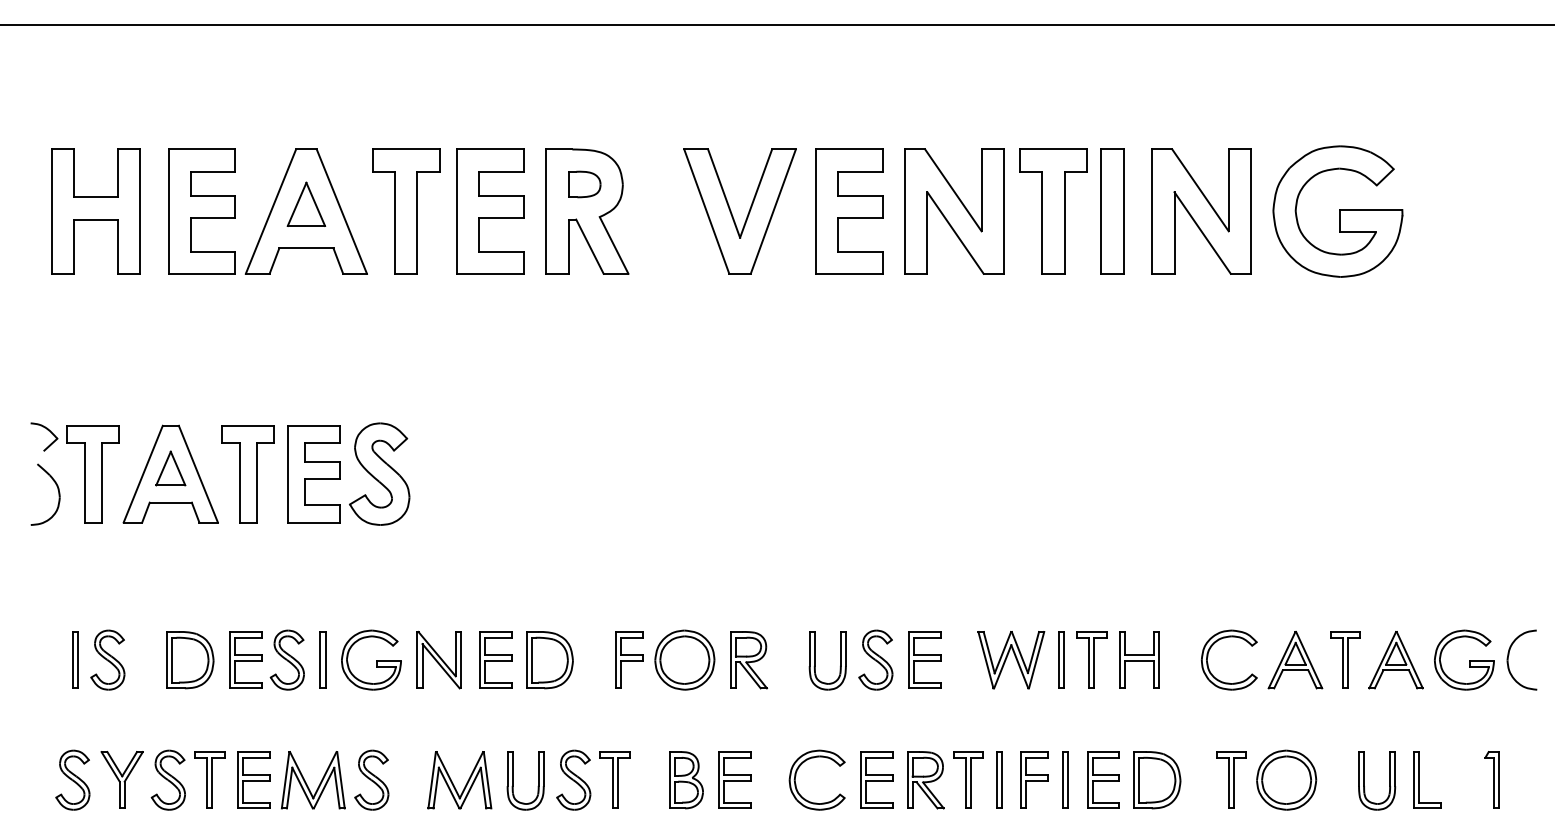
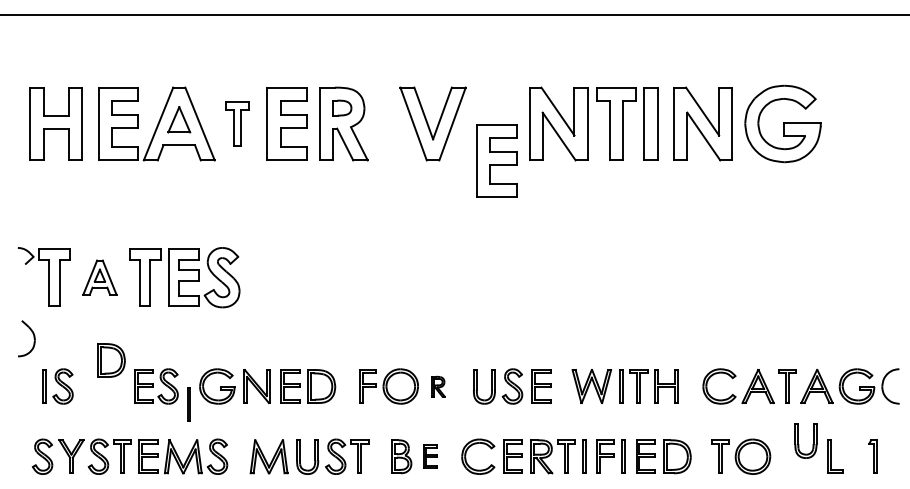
part: (405, 210) -> (237, 123), size x0.6
part: (848, 210) -> (496, 160), moved
part: (170, 473) -> (99, 277), size x0.6
part: (57, 494) -> (33, 338), moved
part: (190, 660) -> (111, 360), moved
line: (322, 660) -> (188, 404), moved
part: (749, 660) -> (438, 386), size x0.6
part: (735, 779) -> (430, 456), size x0.7
part: (1364, 779) -> (798, 440), moved

